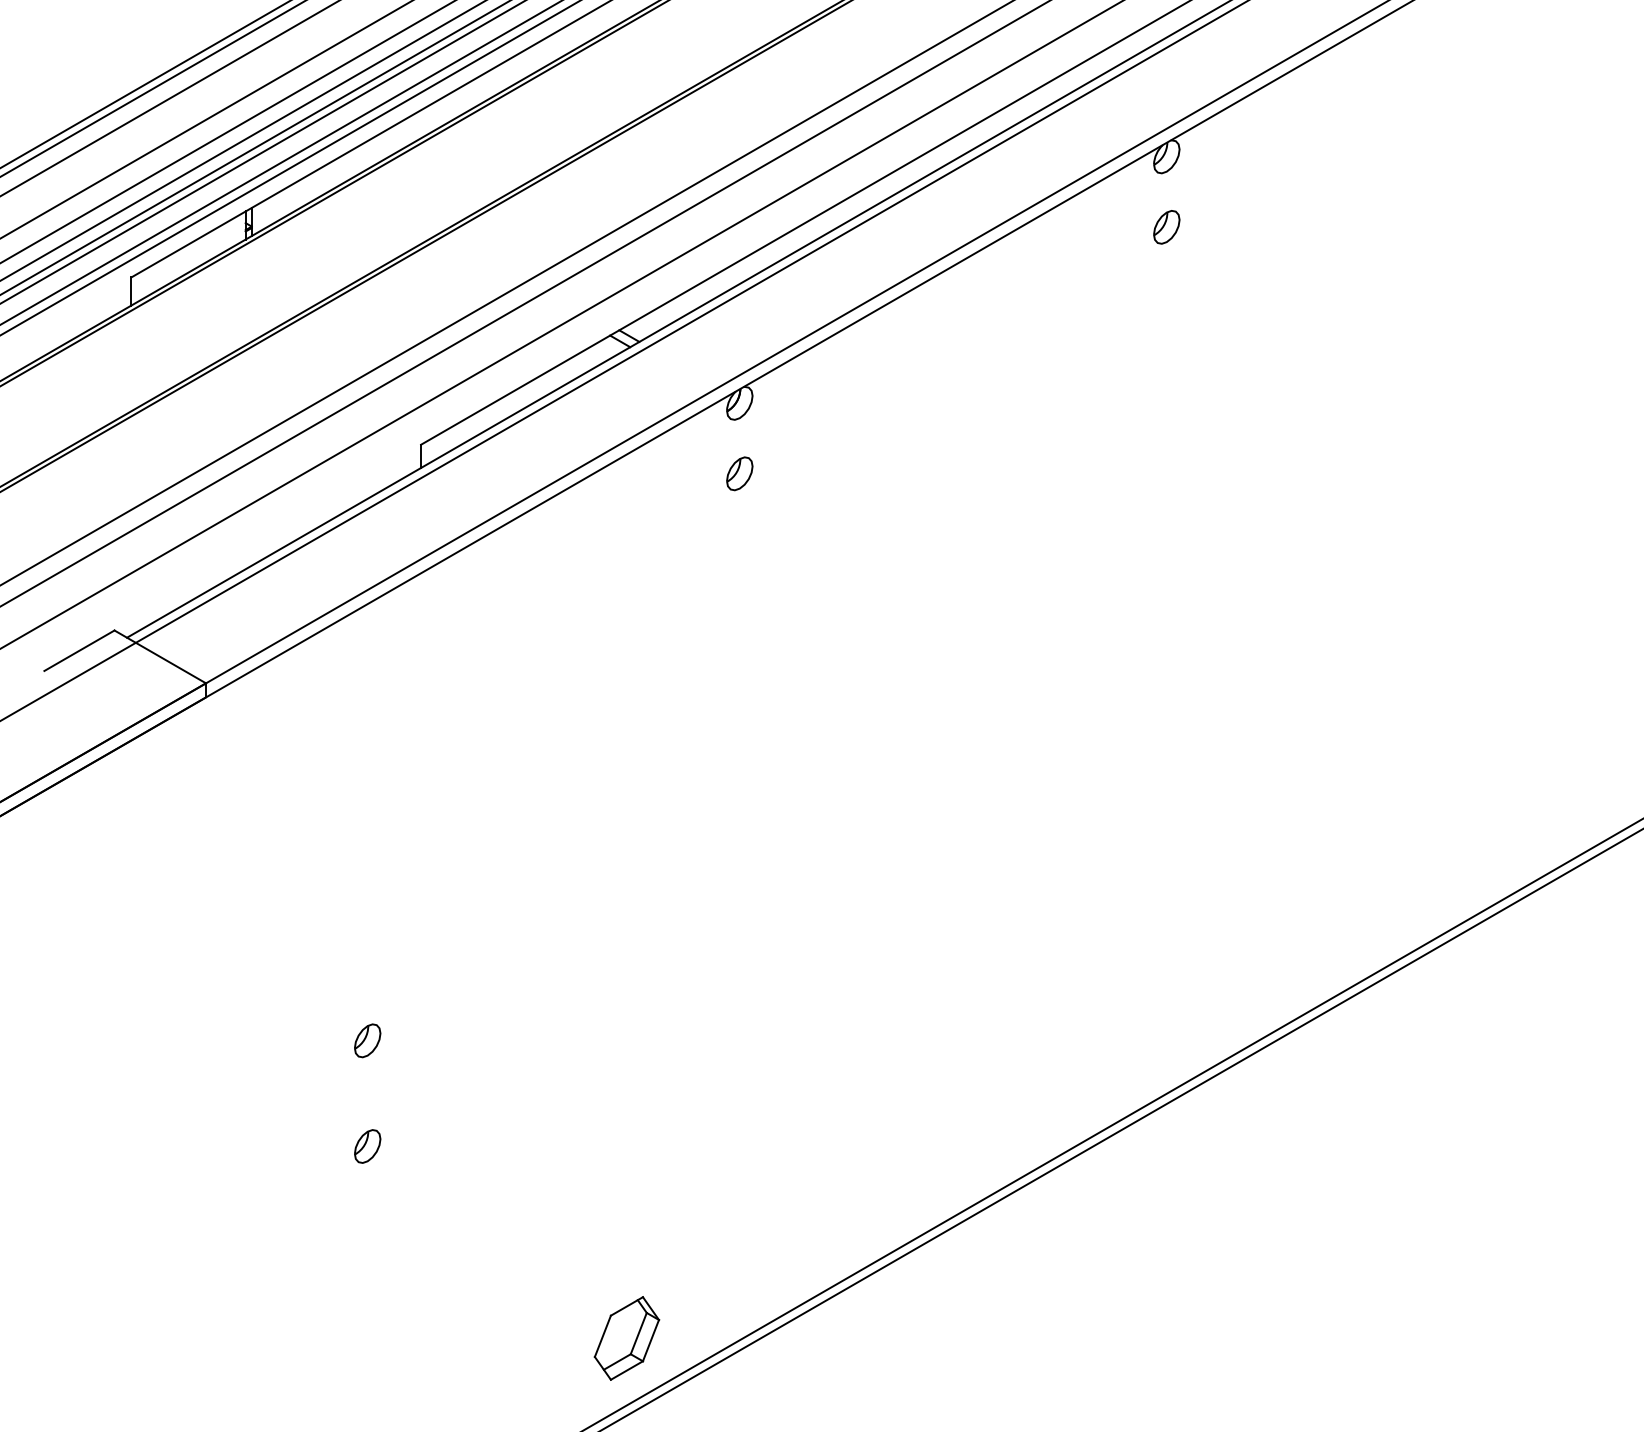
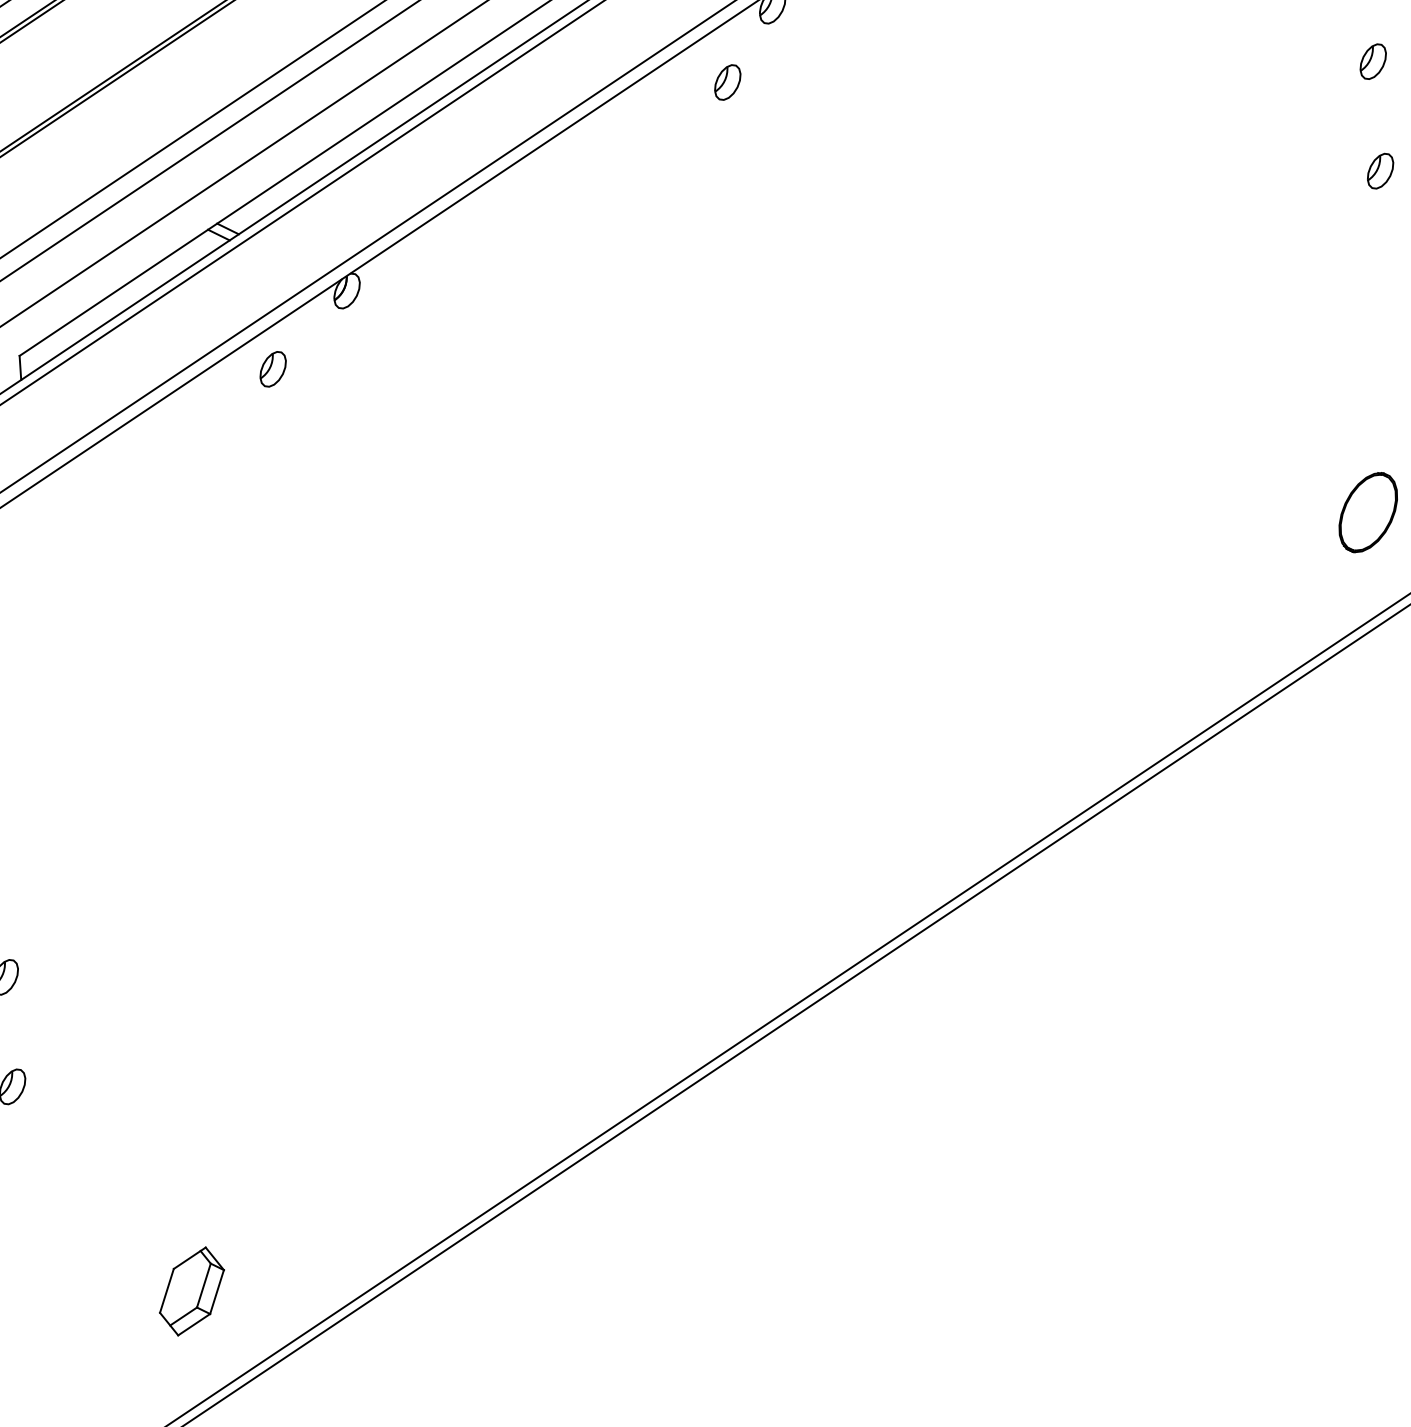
part: (1166, 227) -> (727, 82), moved
part: (739, 473) -> (272, 369), moved
part: (626, 1338) -> (191, 1291), moved

